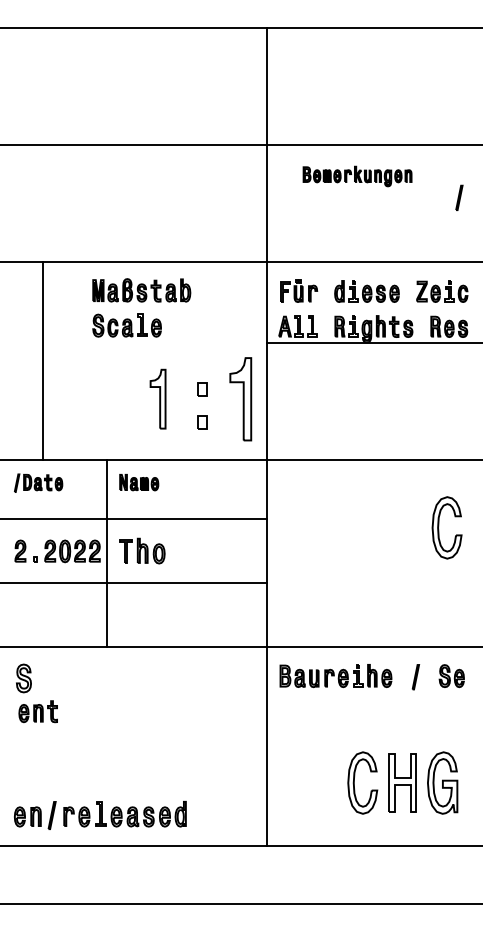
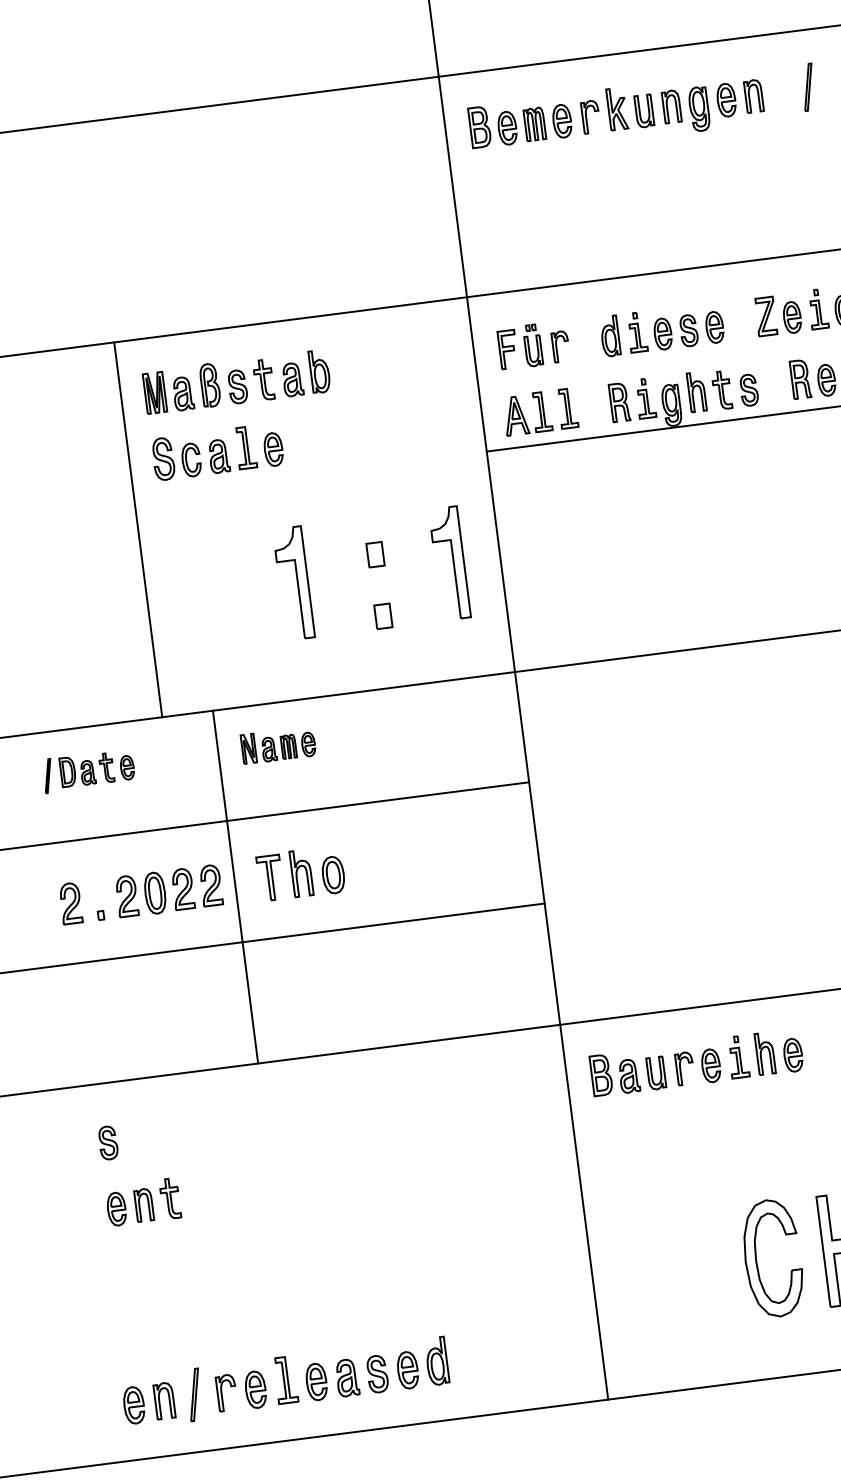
part: (357, 176) -> (616, 114), size x1.43
line: (459, 197) -> (808, 86), moved
line: (42, 360) -> (138, 529), moved
part: (240, 398) -> (449, 562), size x0.71
part: (23, 678) -> (107, 1143), size x0.62

